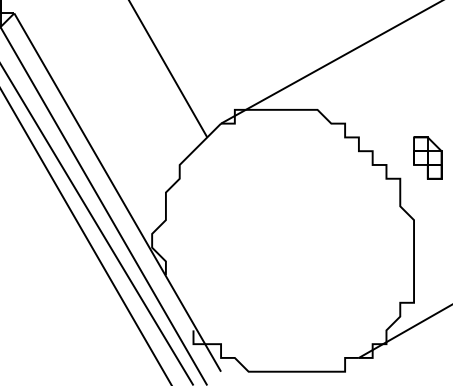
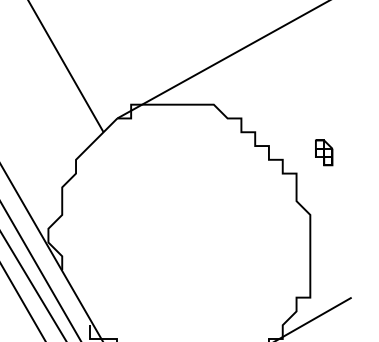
part: (427, 157) -> (323, 152), size x0.6

